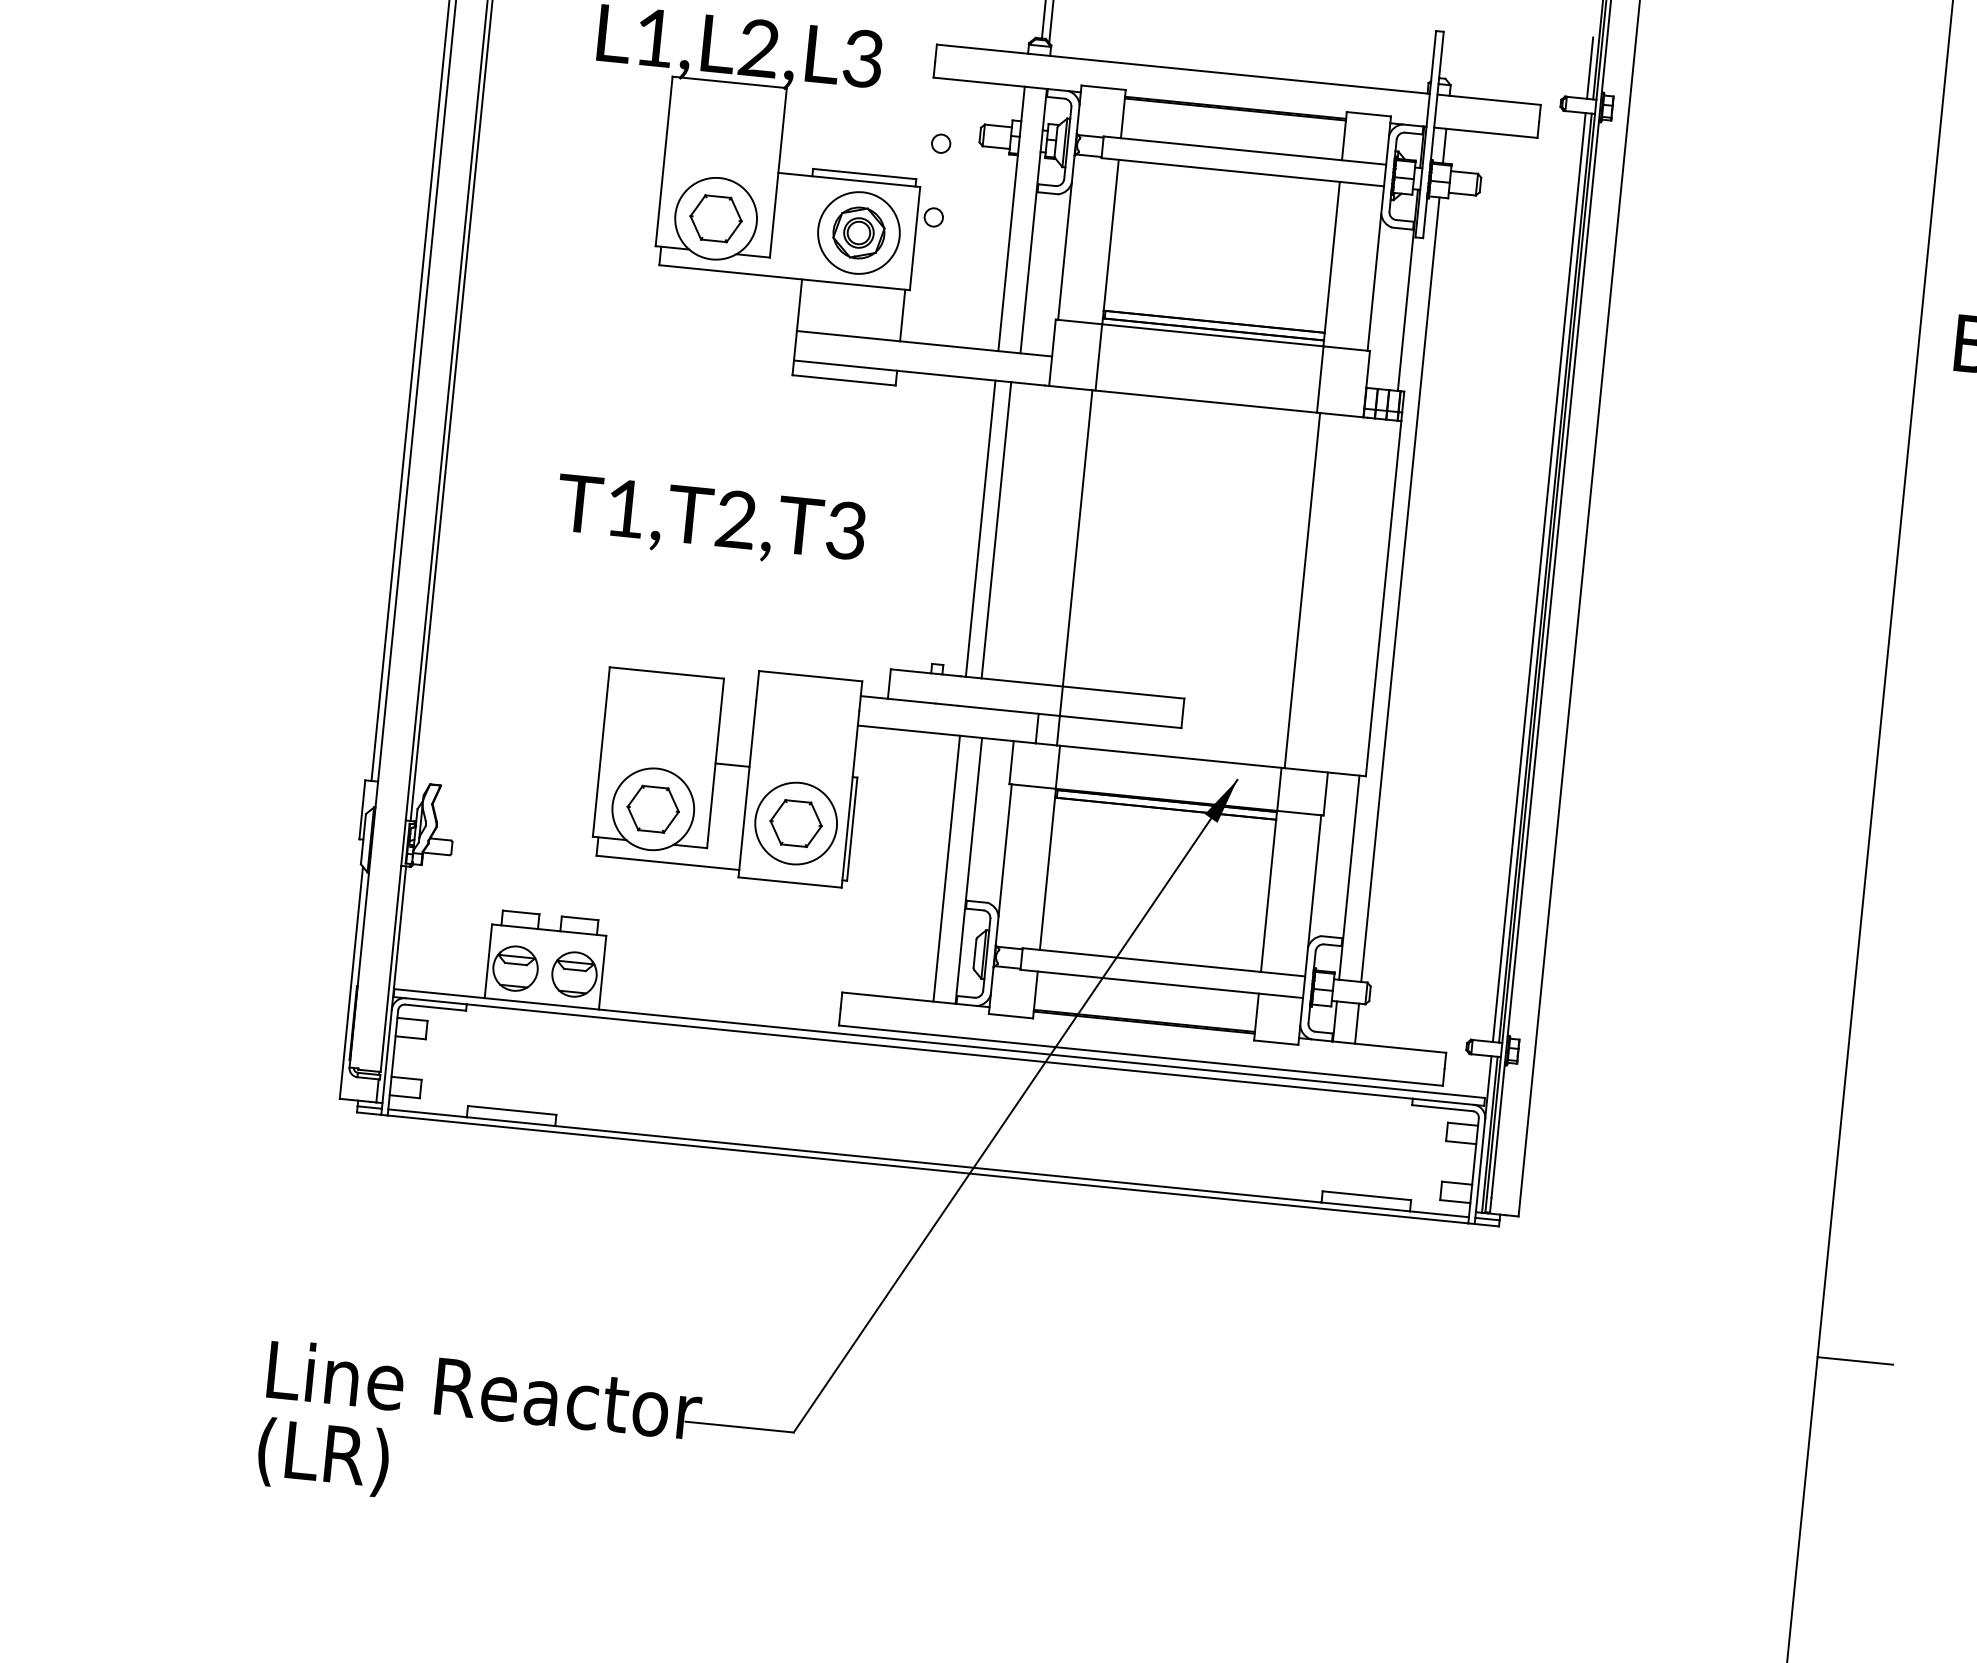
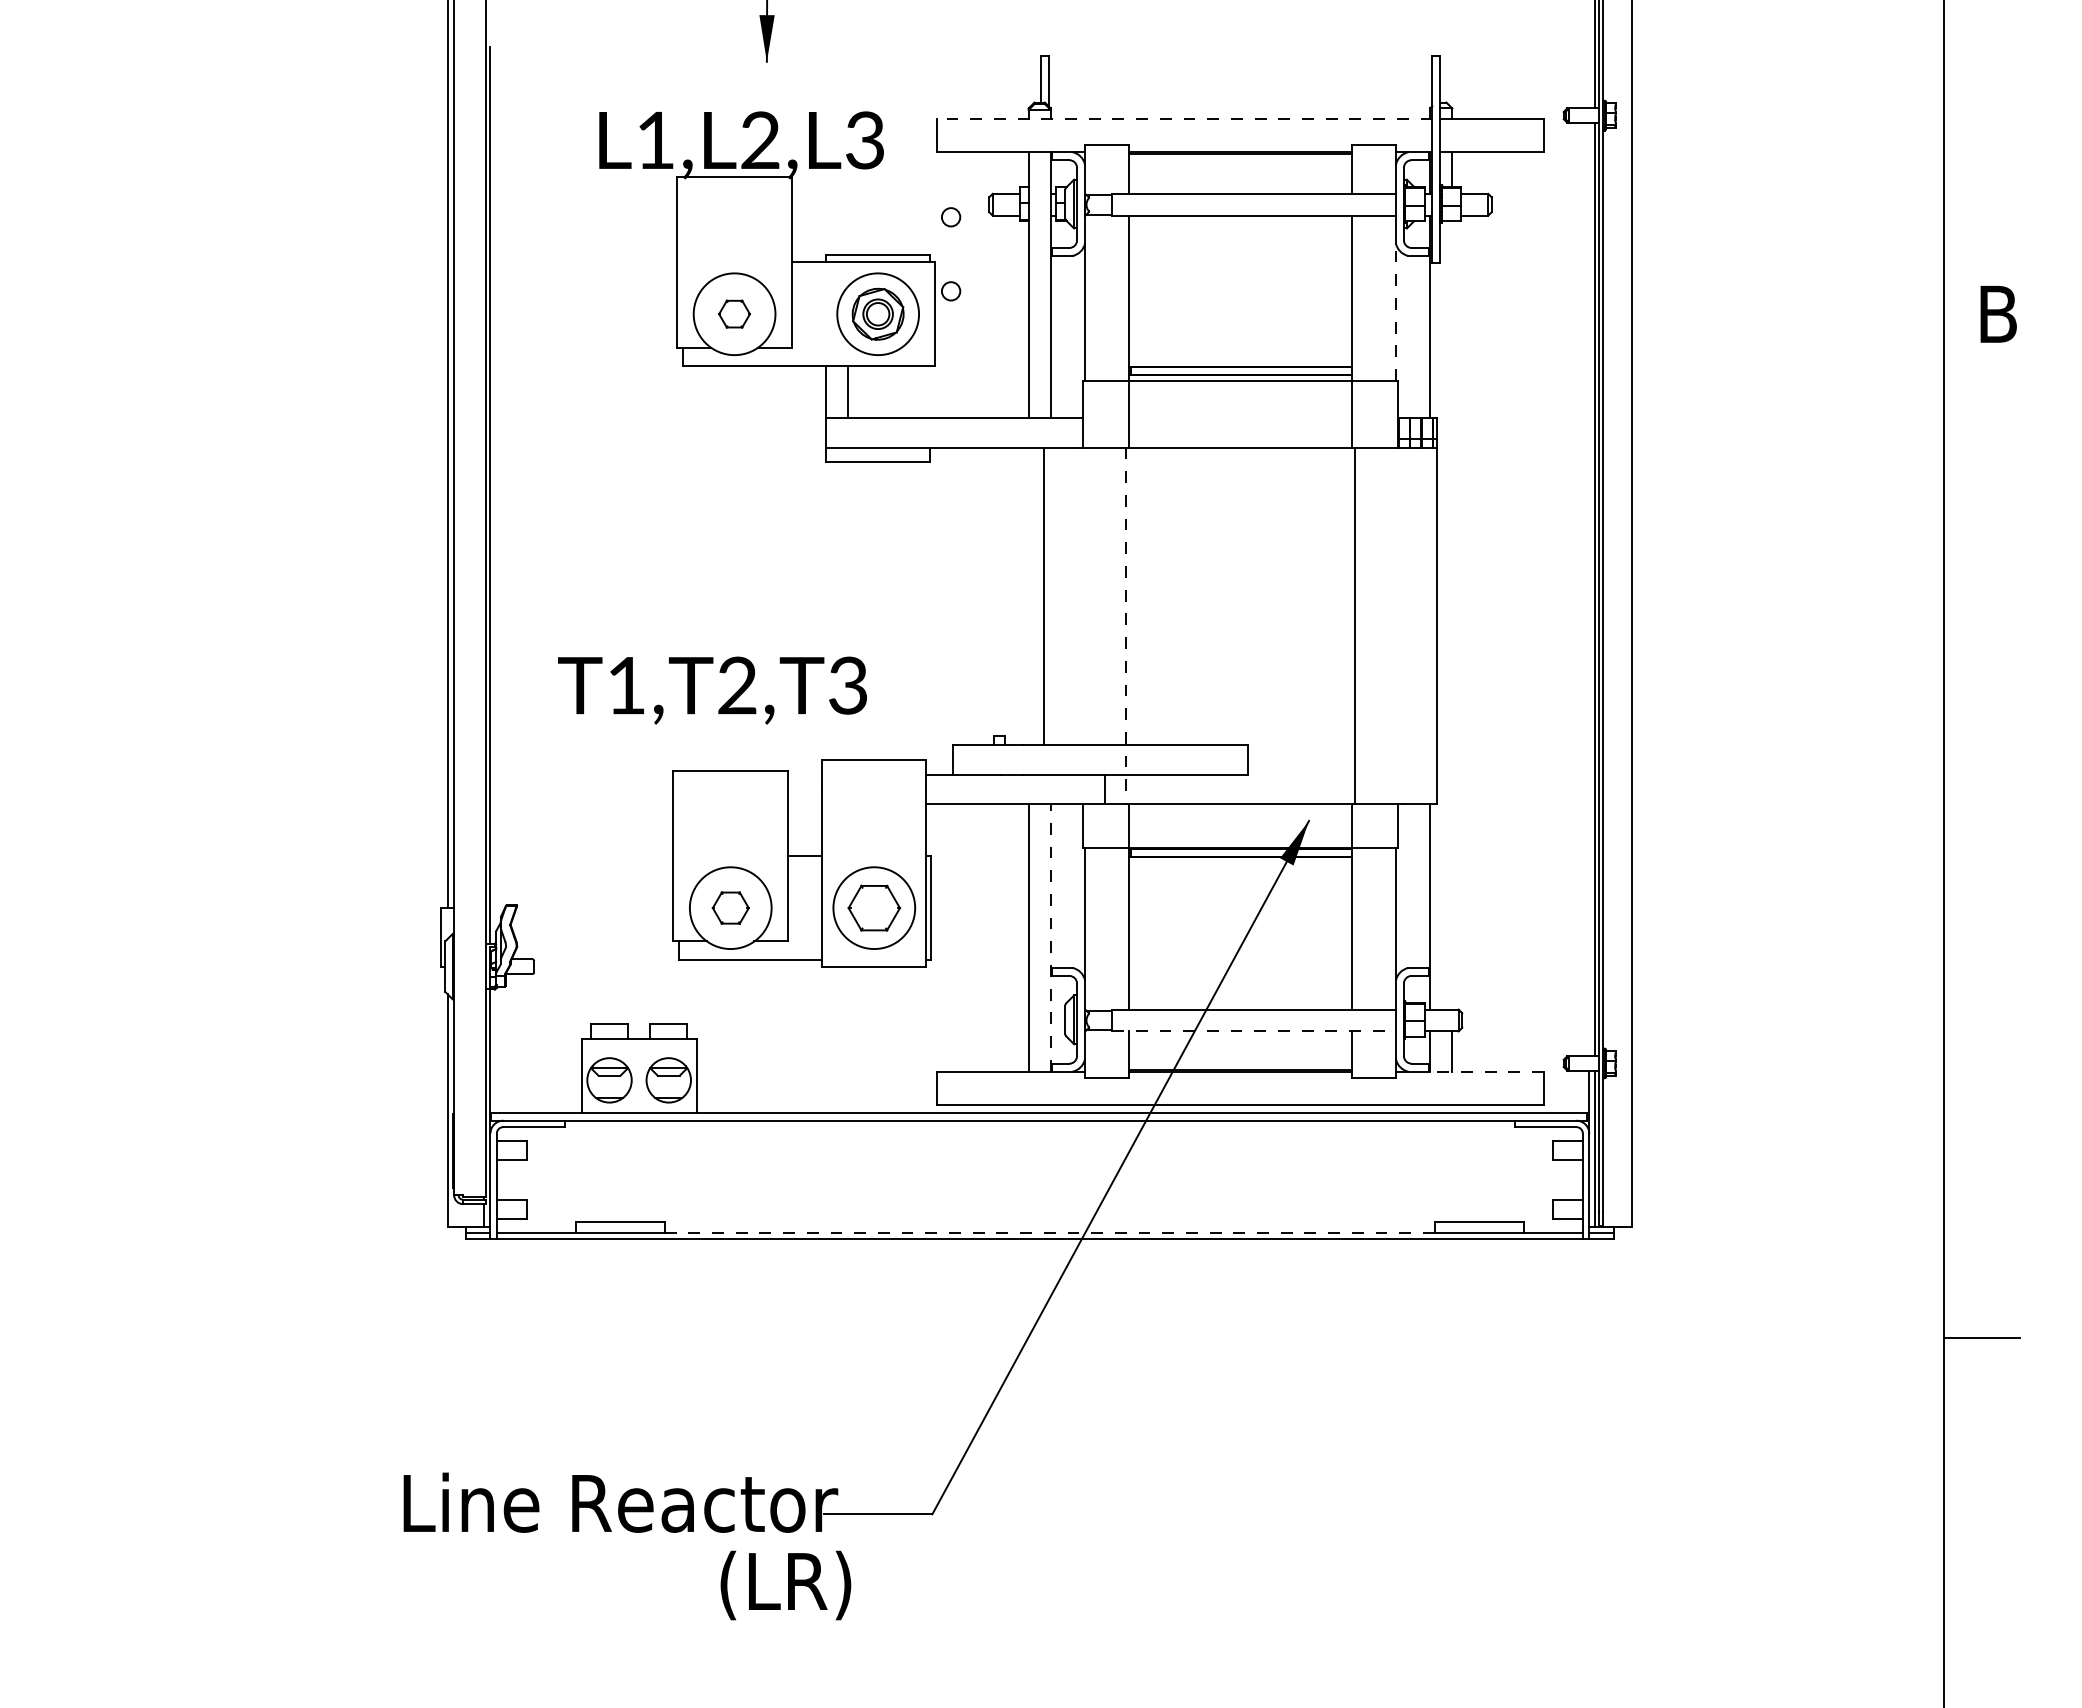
line: (1590, 68) -> (1589, 77), removed
line: (1183, 69) -> (1184, 119), solid -> dashed
part: (716, 217) -> (734, 313), size x0.6
line: (1374, 282) -> (1396, 312), solid -> dashed
line: (902, 314) -> (847, 391), moved
text: (710, 521) -> (712, 690), moved
line: (980, 528) -> (1028, 596), removed
line: (1075, 568) -> (1126, 626), solid -> dashed
line: (1539, 577) -> (1589, 589), removed
line: (1400, 589) -> (1452, 615), removed
part: (653, 808) -> (730, 907), size x0.7
line: (968, 871) -> (1050, 938), solid -> dashed
line: (1162, 984) -> (1254, 1031), solid -> dashed
line: (1389, 1046) -> (1486, 1071), solid -> dashed
line: (939, 1164) -> (1050, 1233), solid -> dashed
text: (323, 1457) -> (785, 1585), moved

